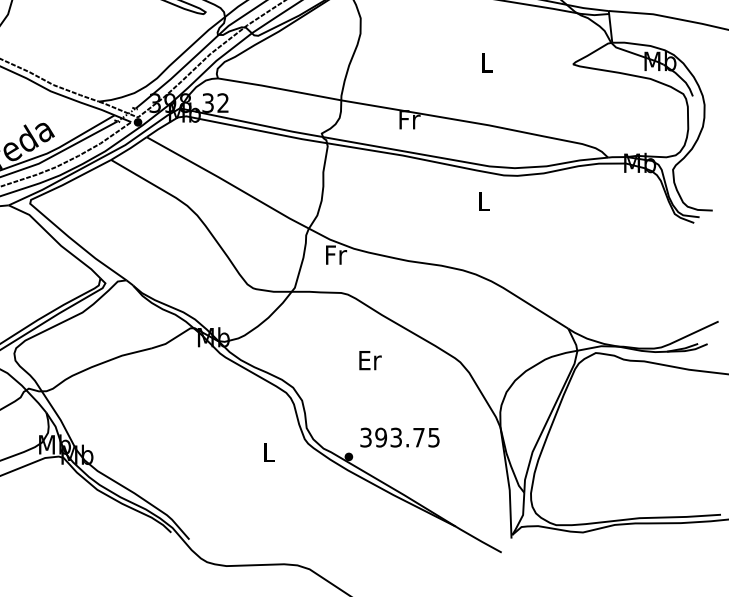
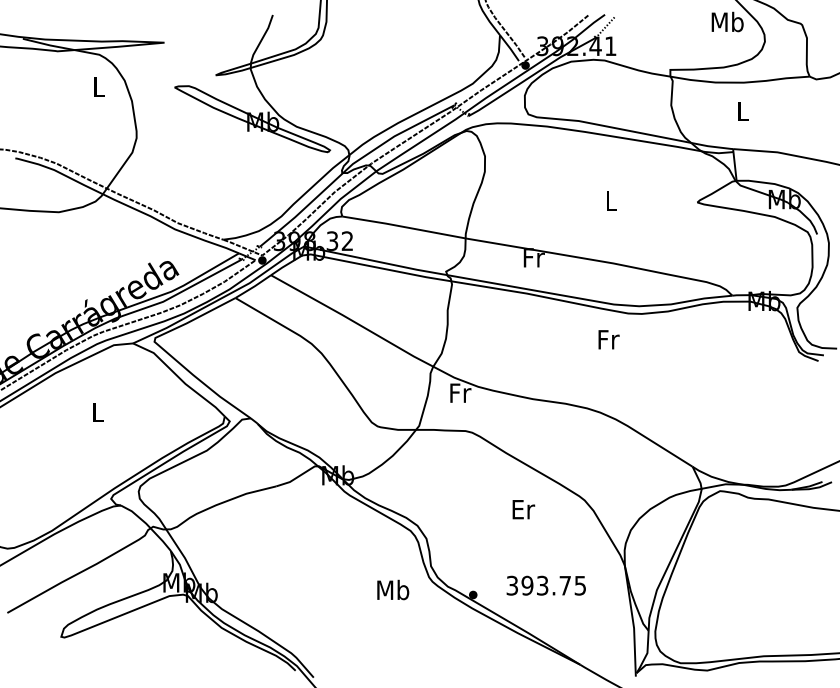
text: (484, 201) -> (608, 339), L -> Fr
text: (370, 360) -> (523, 509), moved
text: (399, 437) -> (545, 585), moved
text: (269, 451) -> (393, 589), L -> Mb

